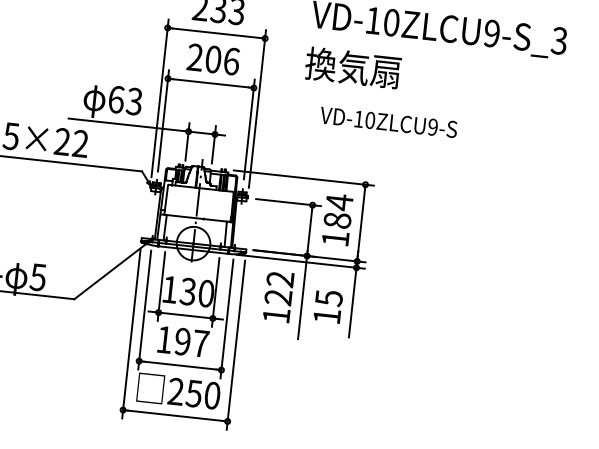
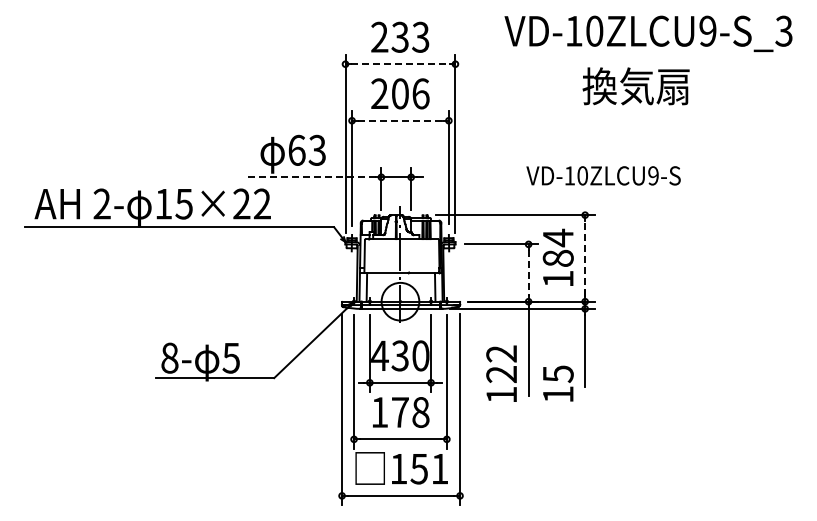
line: (216, 33) -> (400, 64), solid -> dashed
text: (352, 68) -> (635, 86), moved
line: (211, 83) -> (400, 120), solid -> dashed
text: (388, 122) -> (603, 175), moved
line: (125, 124) -> (310, 177), solid -> dashed
line: (361, 223) -> (585, 258), solid -> dashed
line: (309, 230) -> (528, 273), solid -> dashed
text: (169, 289) -> (379, 355), 130 -> 430
text: (278, 296) -> (501, 373), moved
text: (328, 306) -> (558, 383), moved
text: (191, 342) -> (410, 412), 197 -> 178
text: (194, 393) -> (419, 468), 250 -> 151

